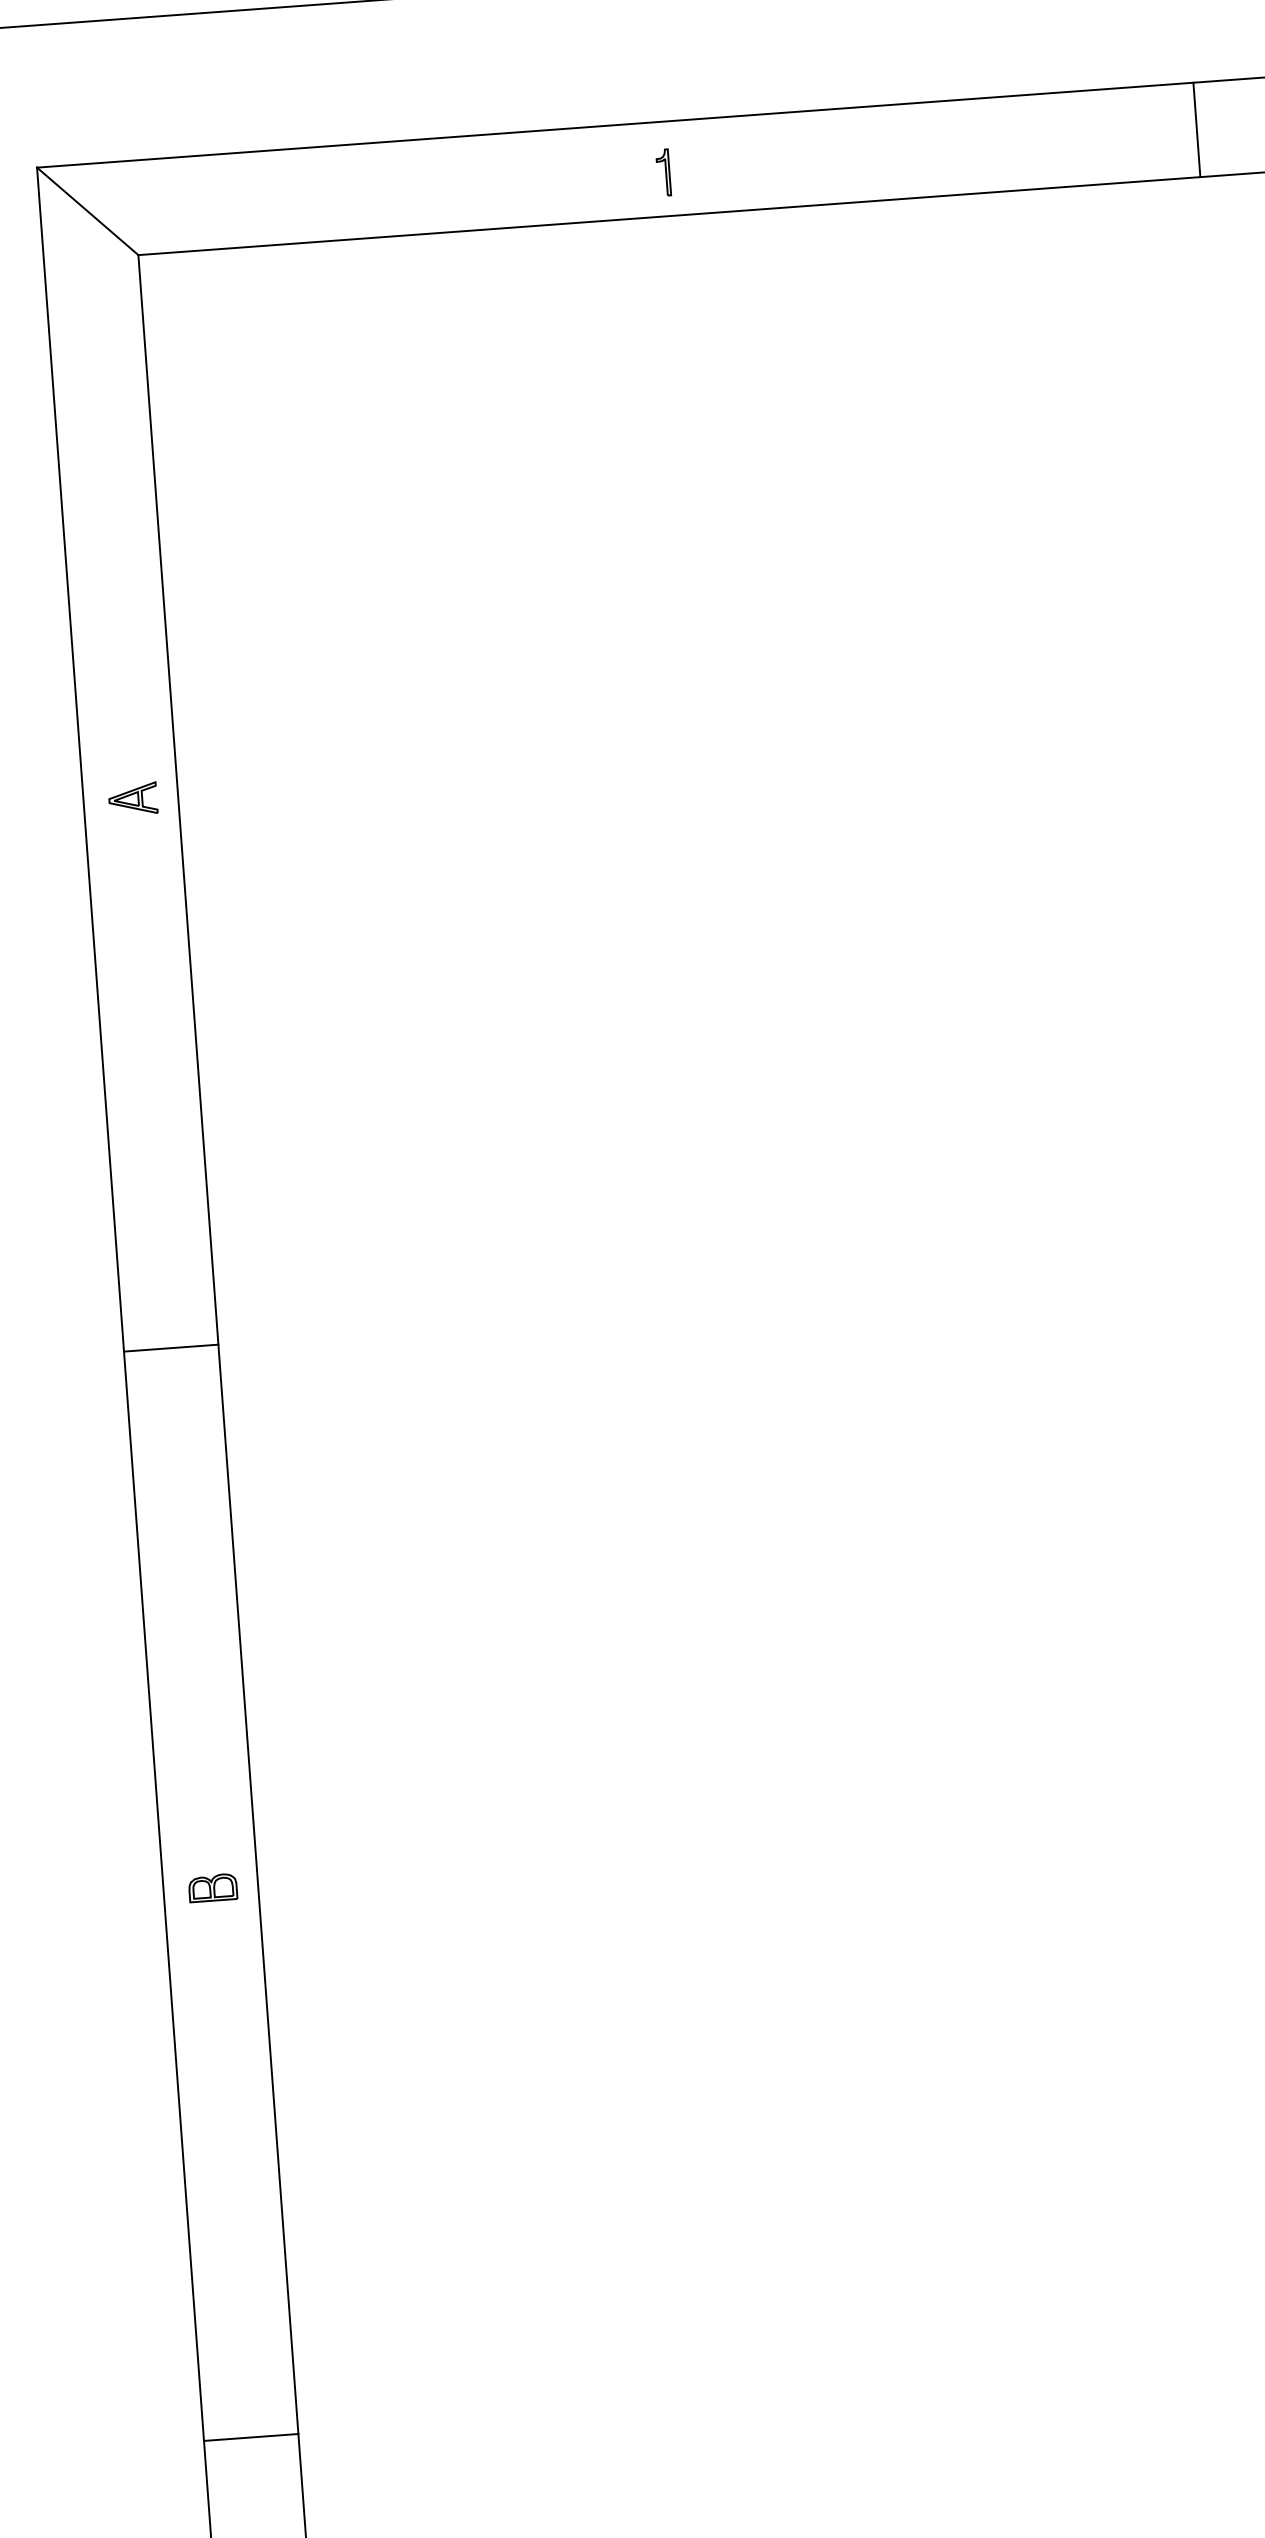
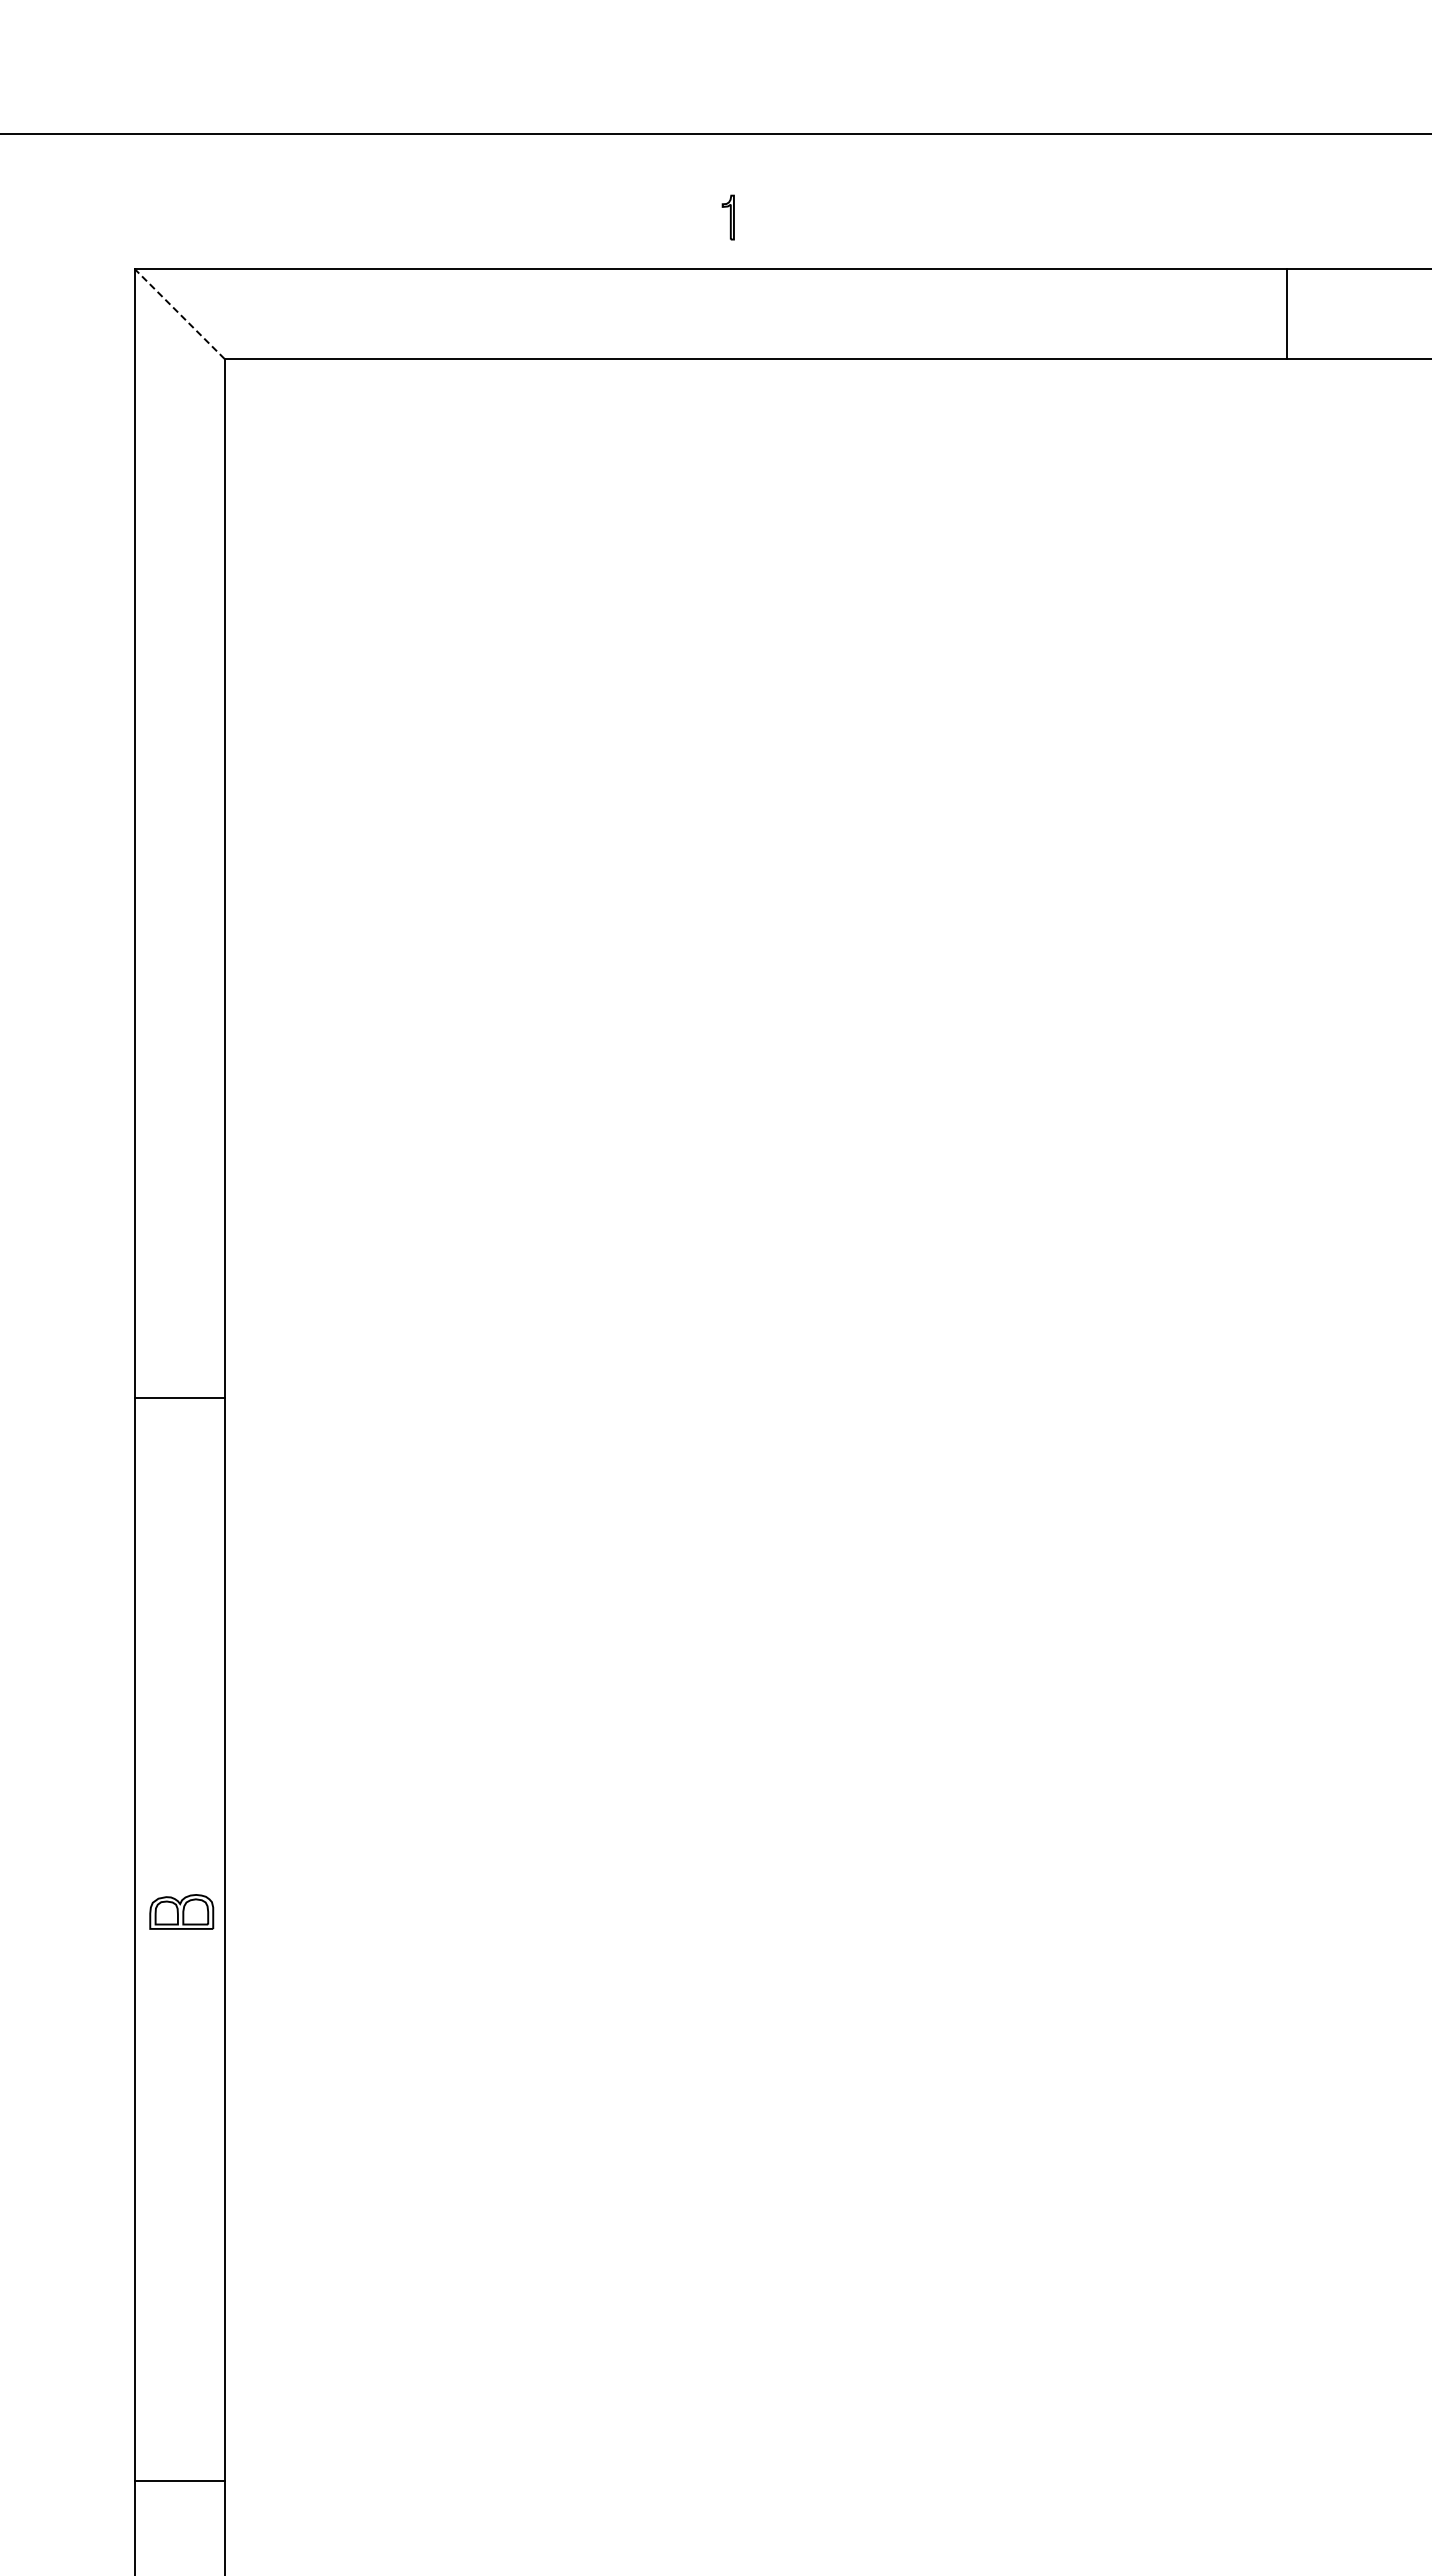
line: (1196, 130) -> (1286, 314), moved
part: (662, 172) -> (727, 217), moved
line: (87, 211) -> (179, 314), solid -> dashed
part: (132, 799) -> (181, 874), removed
part: (212, 1888) -> (181, 1912), size x1.4
line: (250, 2437) -> (179, 2480), moved

